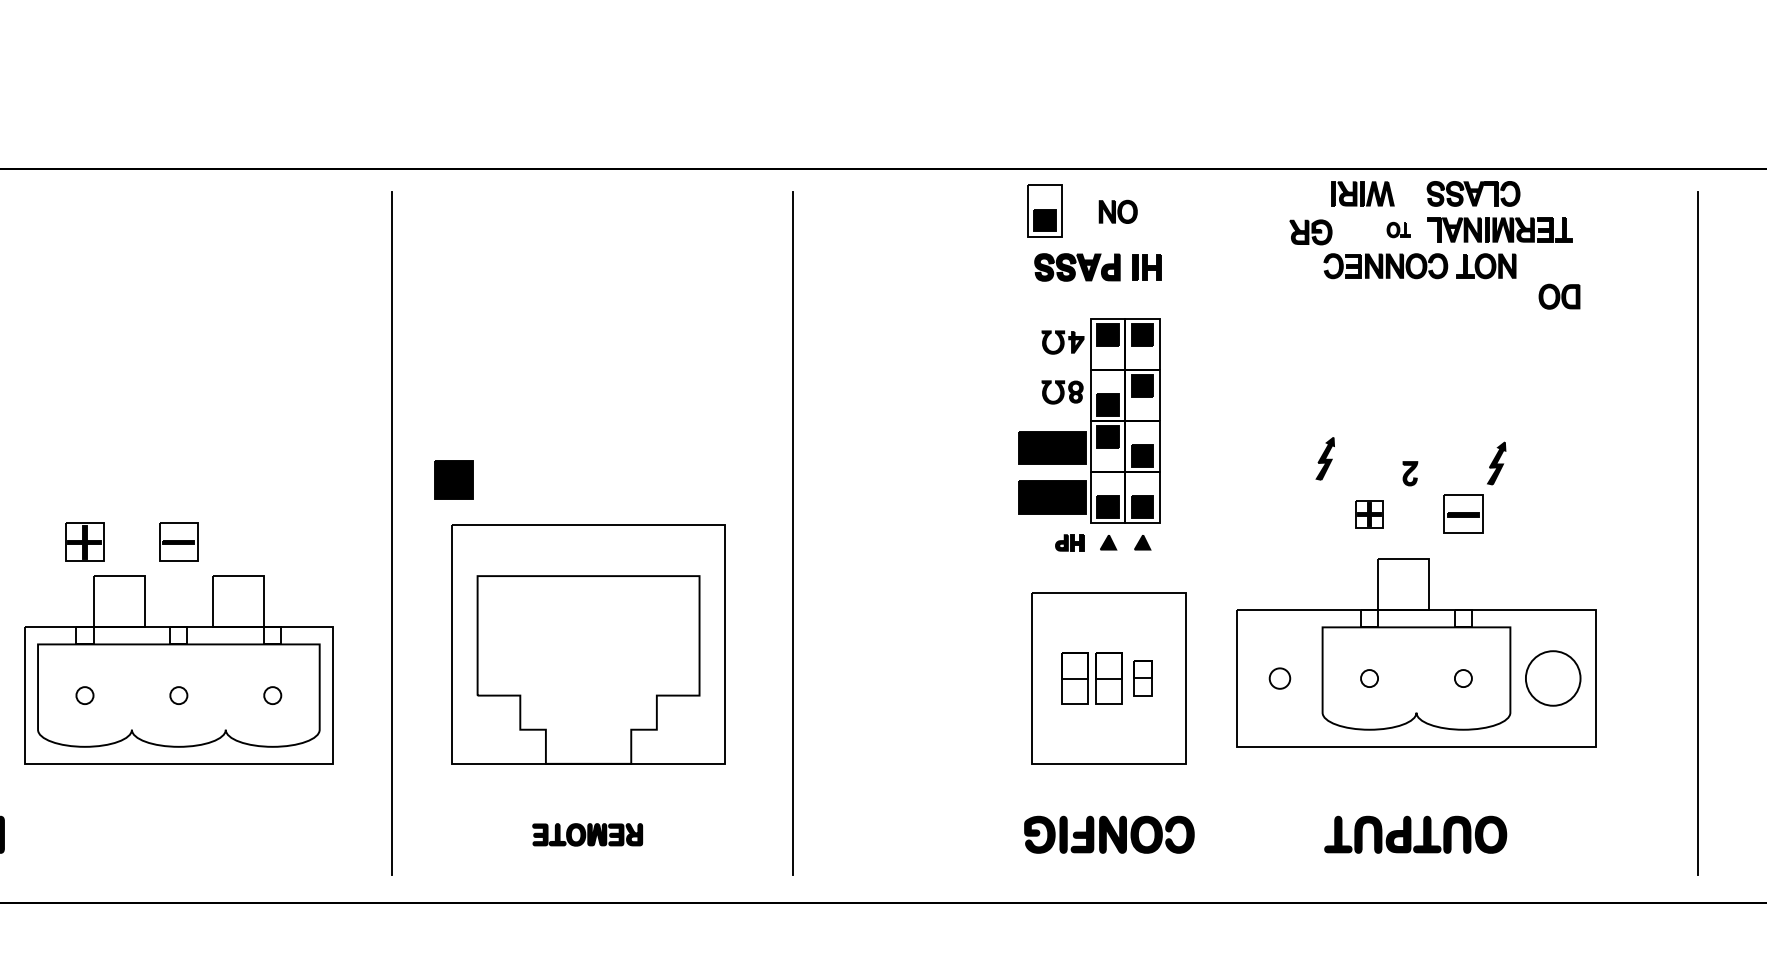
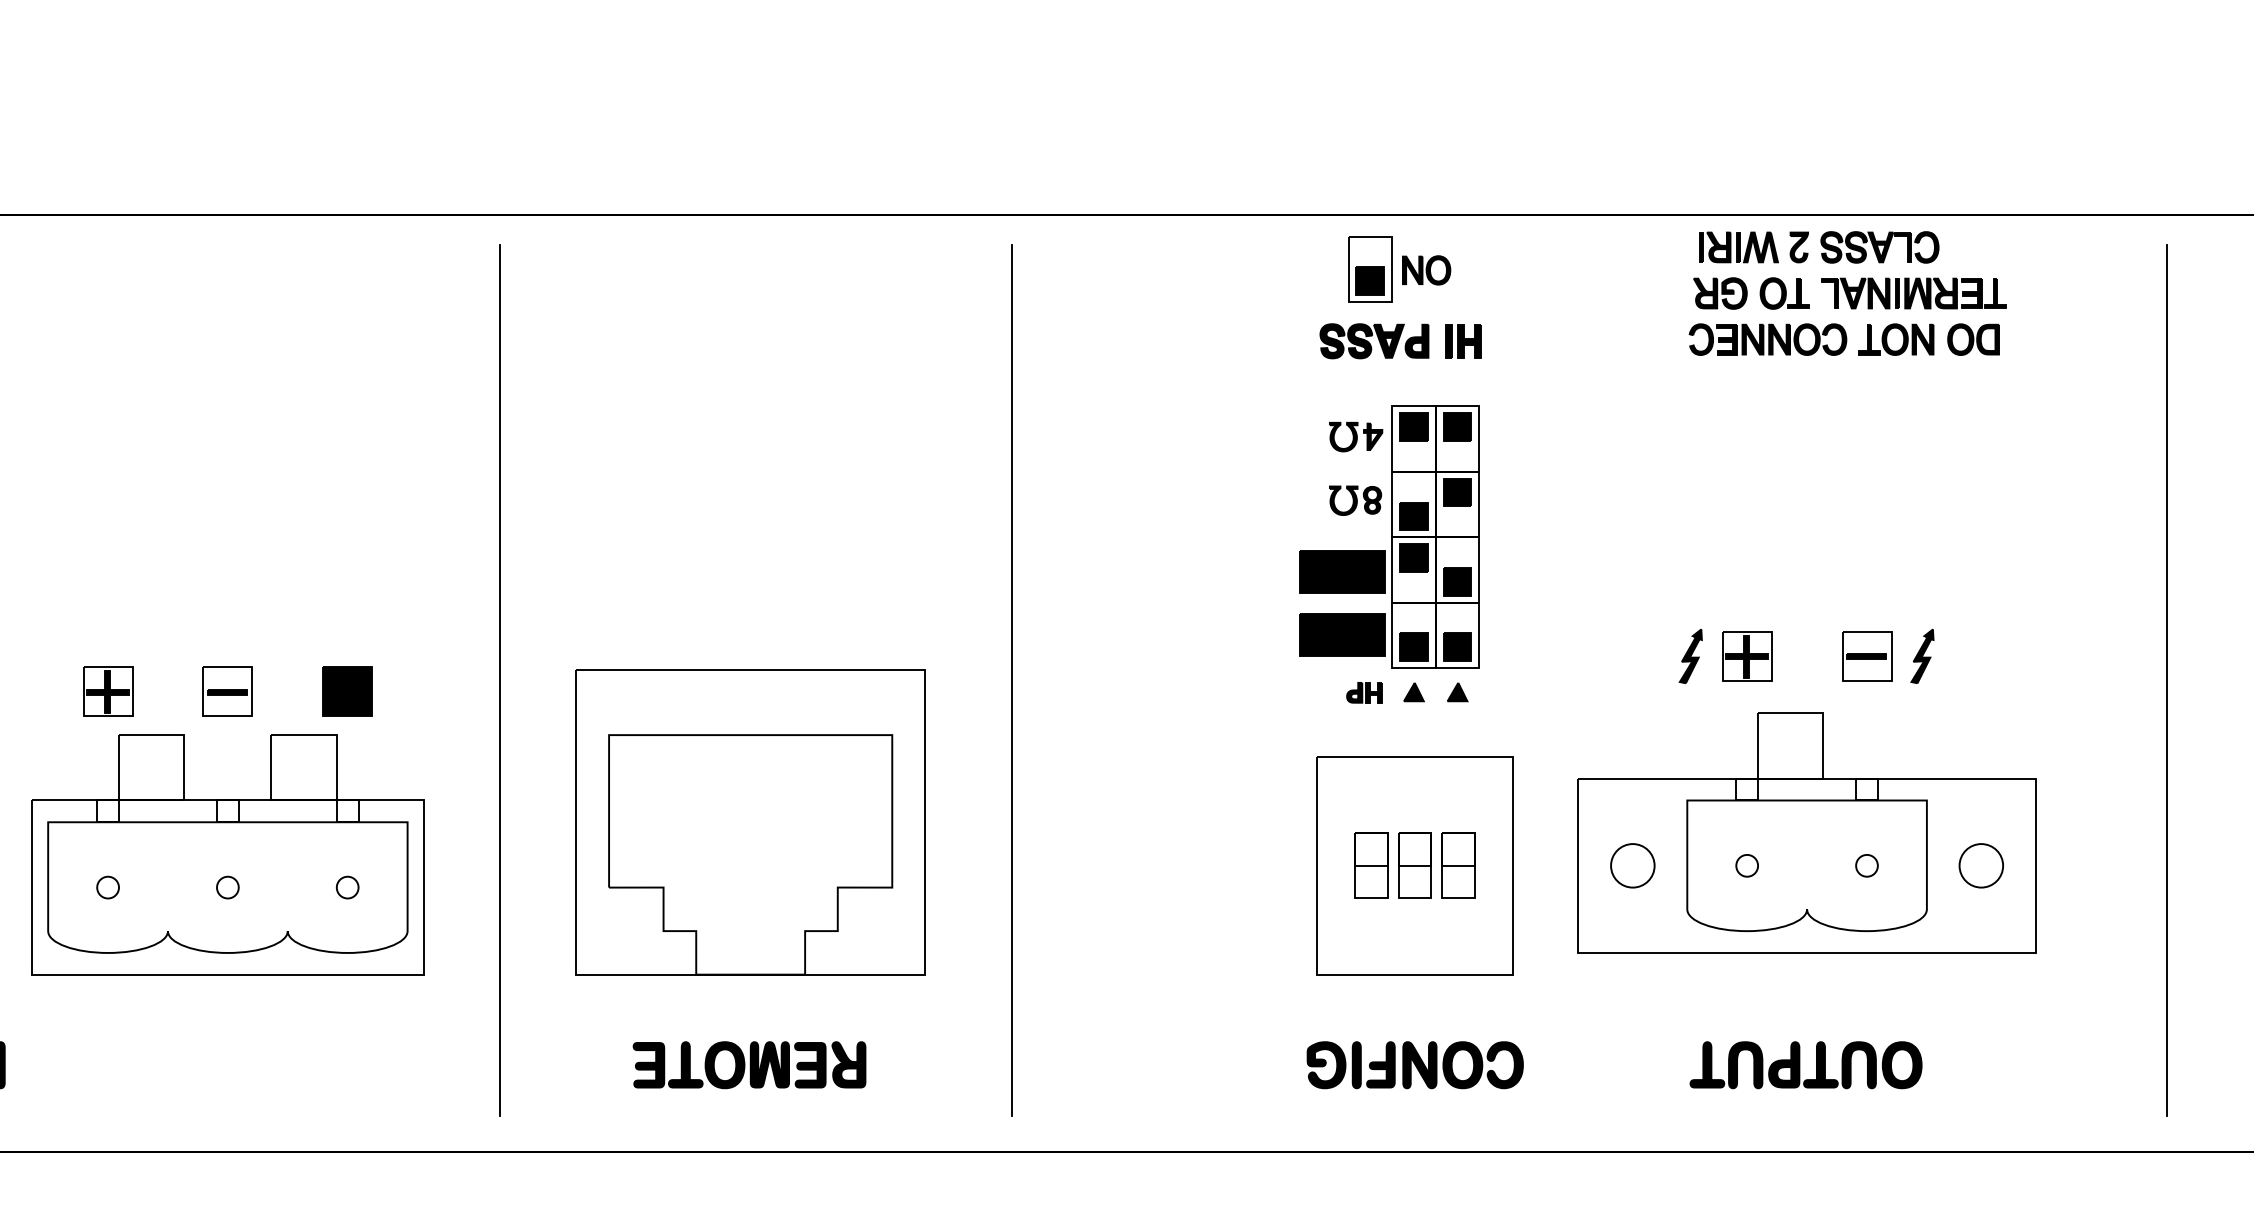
part: (1045, 211) -> (1370, 269), moved
part: (1398, 230) -> (1784, 293), size x1.67
part: (1311, 232) -> (1720, 293), moved
part: (1559, 296) -> (1973, 339), moved
part: (1325, 458) -> (1690, 655), moved
part: (1496, 462) -> (1922, 655), moved
part: (1409, 473) -> (1798, 247), moved
part: (453, 480) -> (347, 691), moved
part: (1369, 514) -> (1747, 656), size x1.43
part: (1143, 678) -> (1458, 865), size x1.43
part: (1279, 678) -> (1632, 865), size x1.67
part: (1552, 678) -> (1980, 865), size x0.62
part: (587, 835) -> (749, 1065), size x1.67

